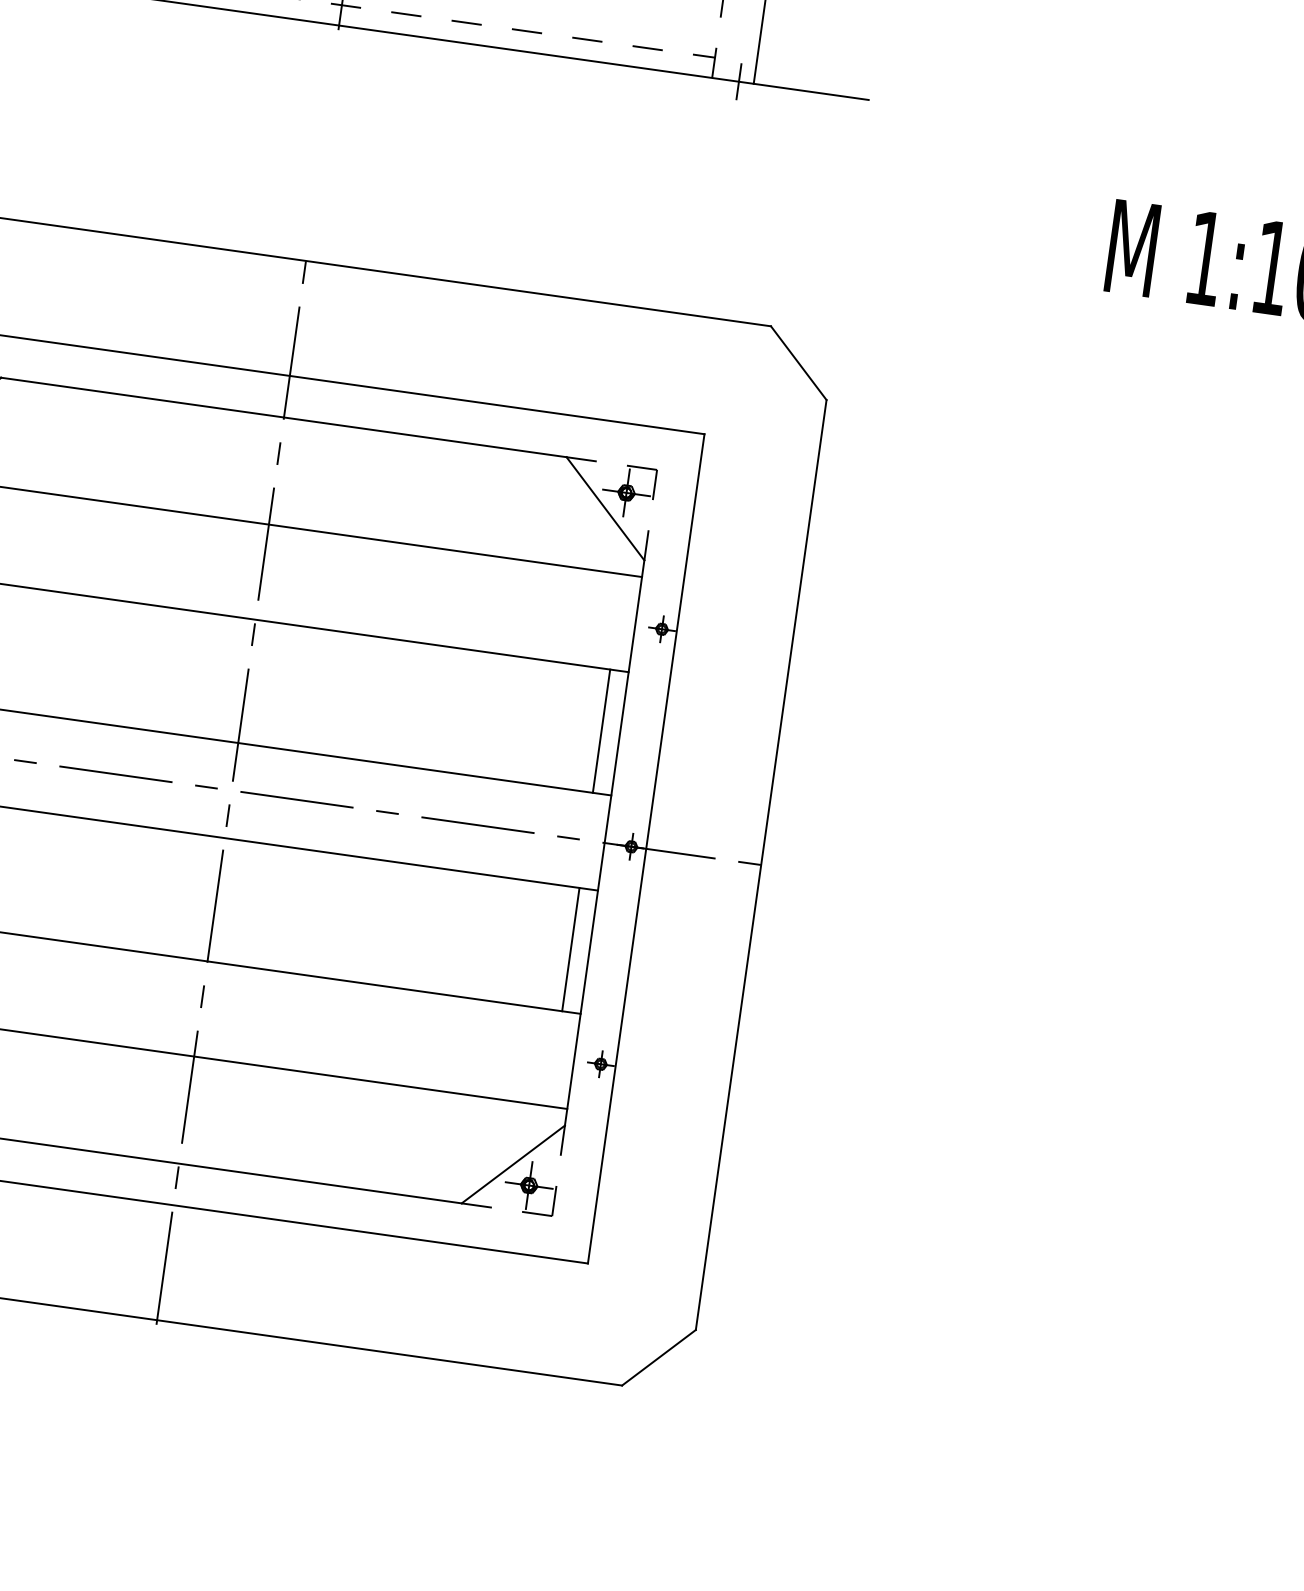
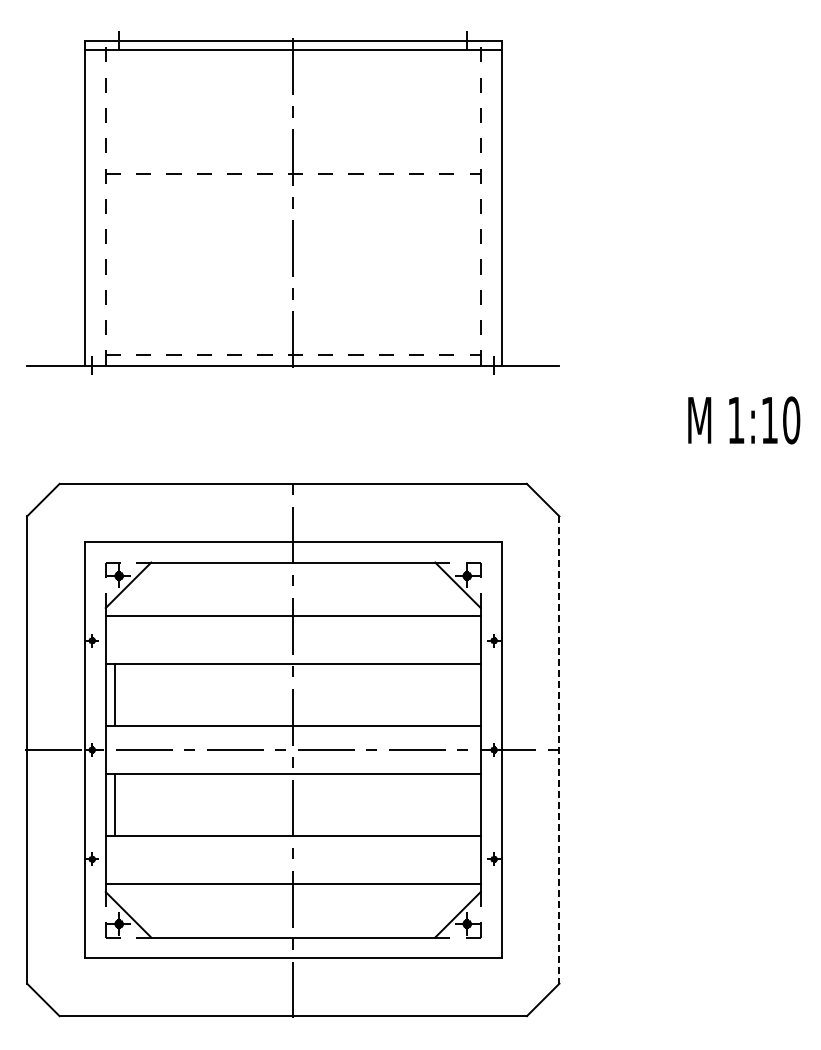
line: (601, 731) -> (471, 695), removed
line: (761, 865) -> (559, 750), solid -> dashed
line: (571, 948) -> (471, 804), removed

